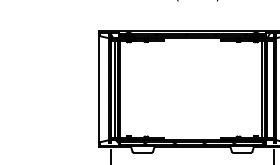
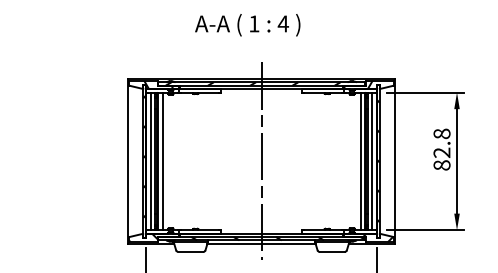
line: (122, 89) -> (162, 161), added
line: (192, 89) -> (261, 161), added
line: (270, 89) -> (372, 161), added

